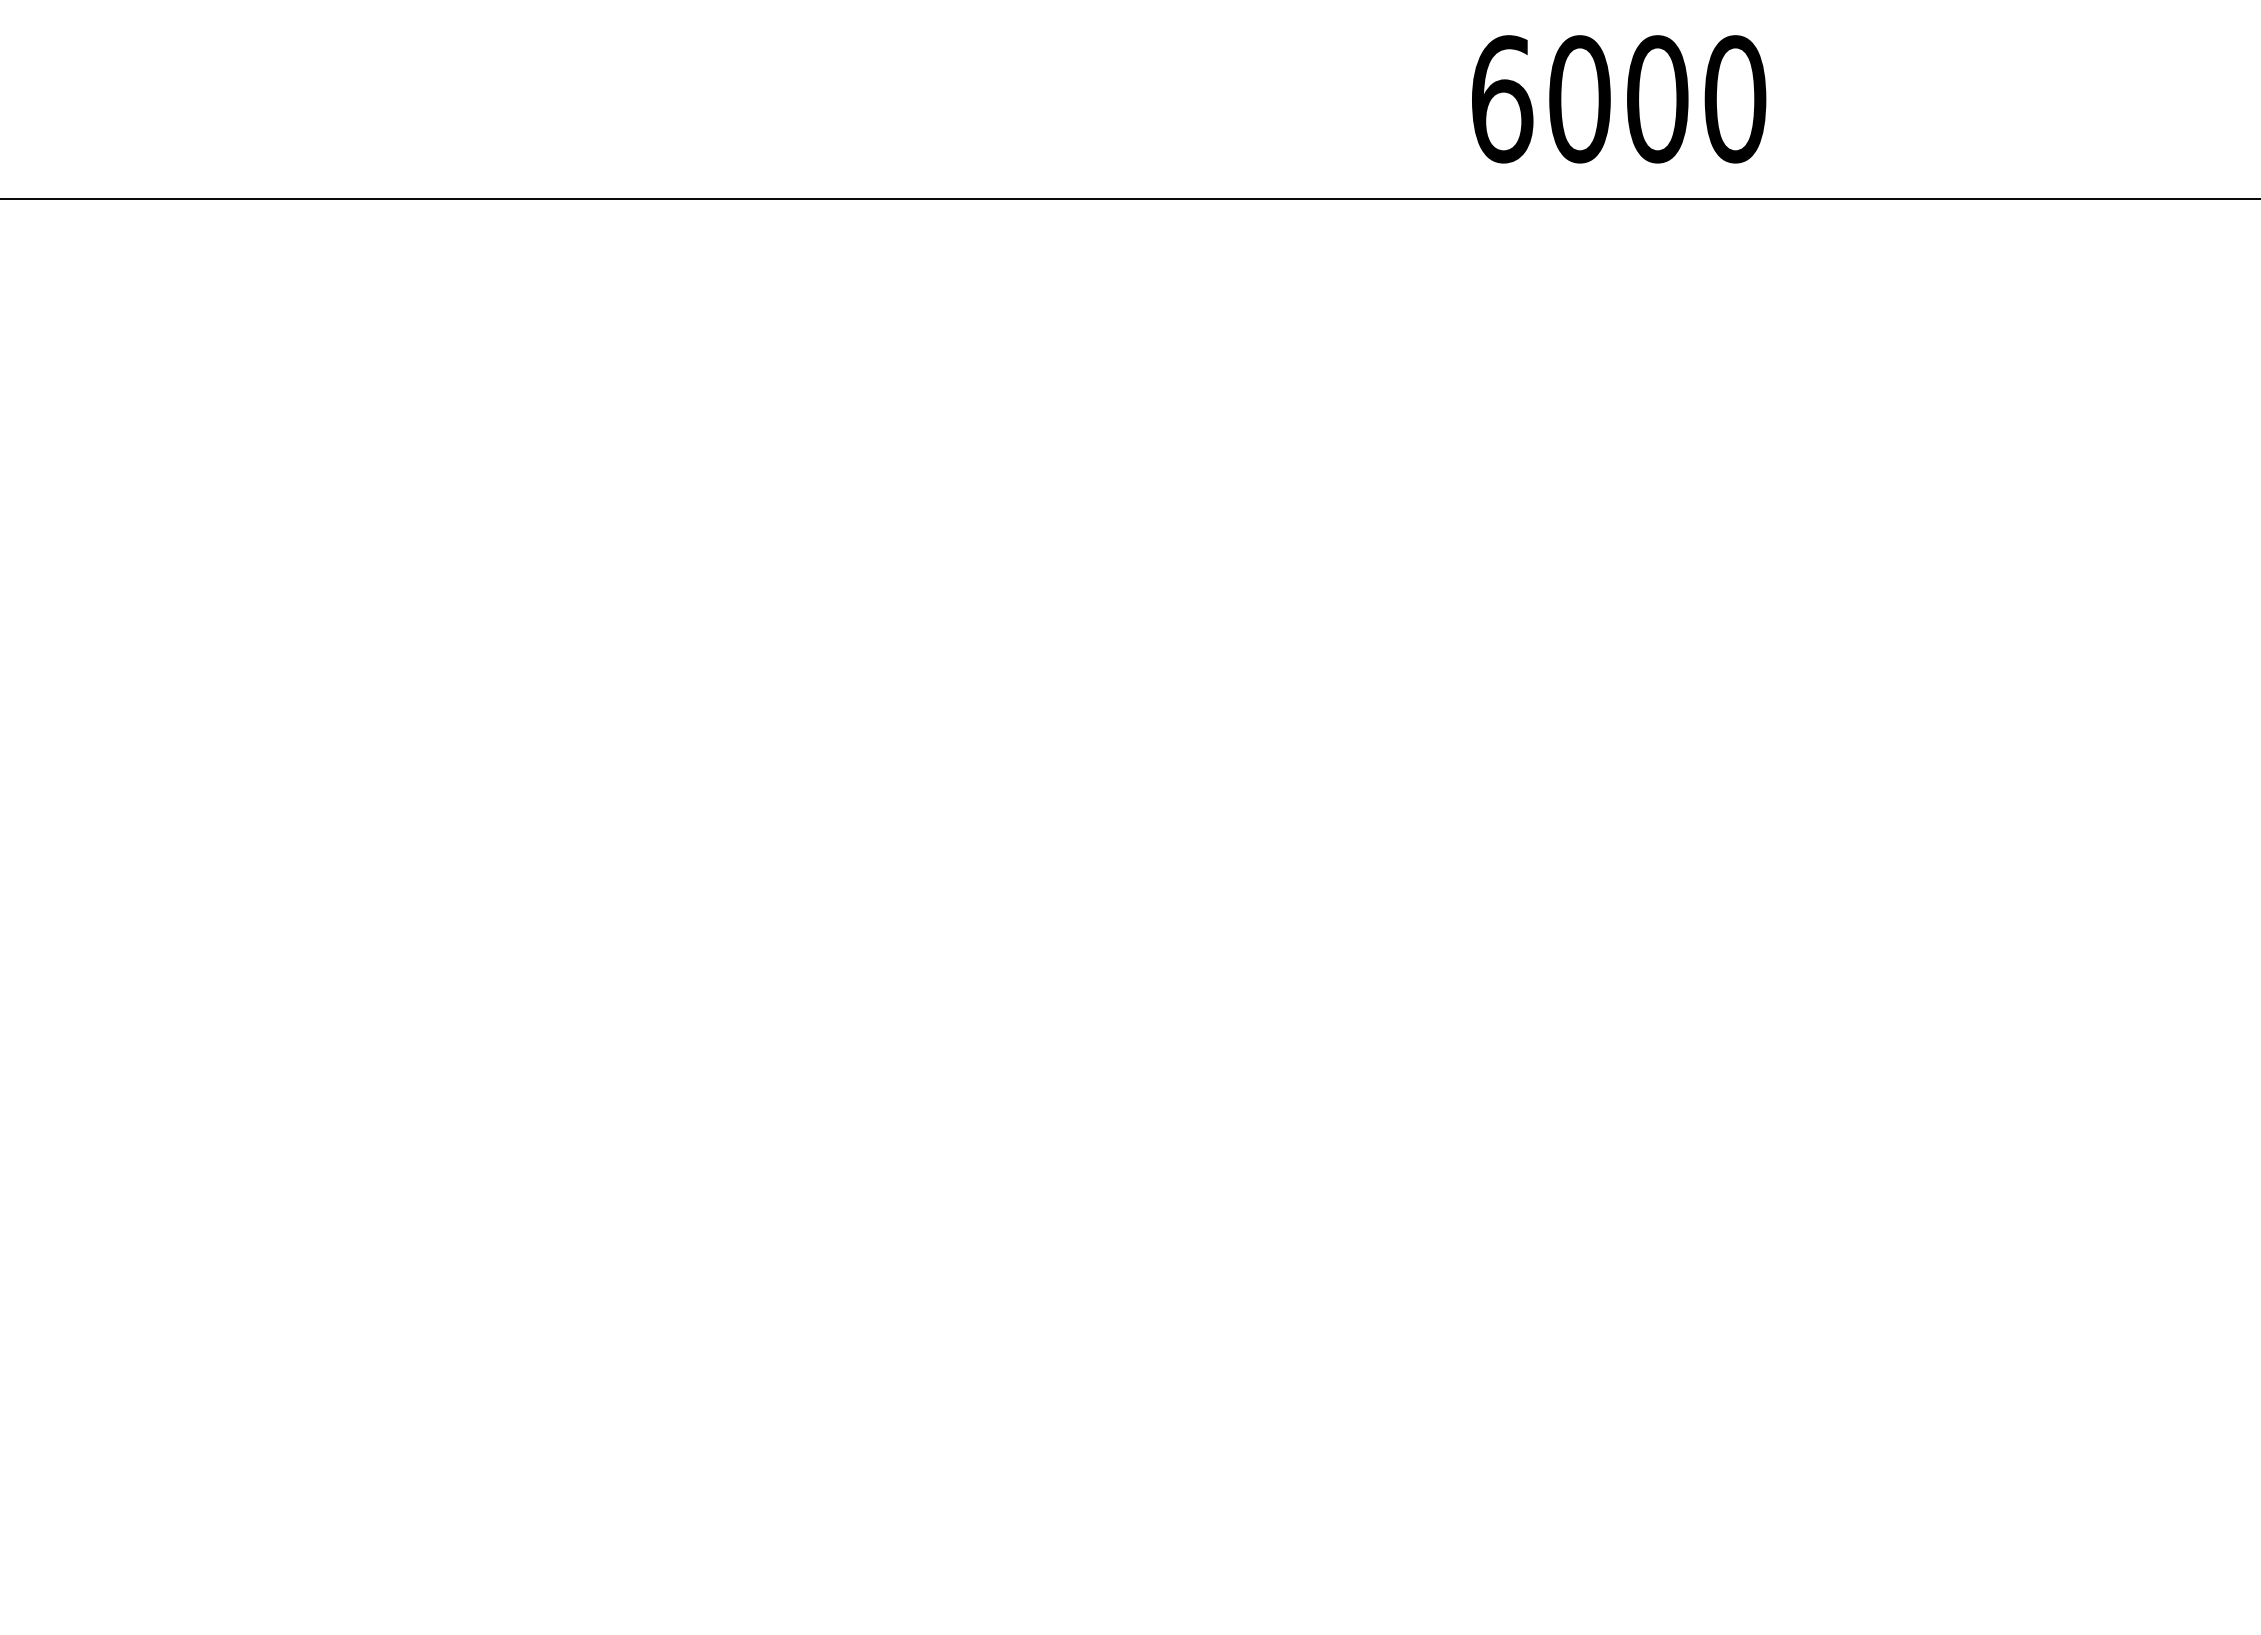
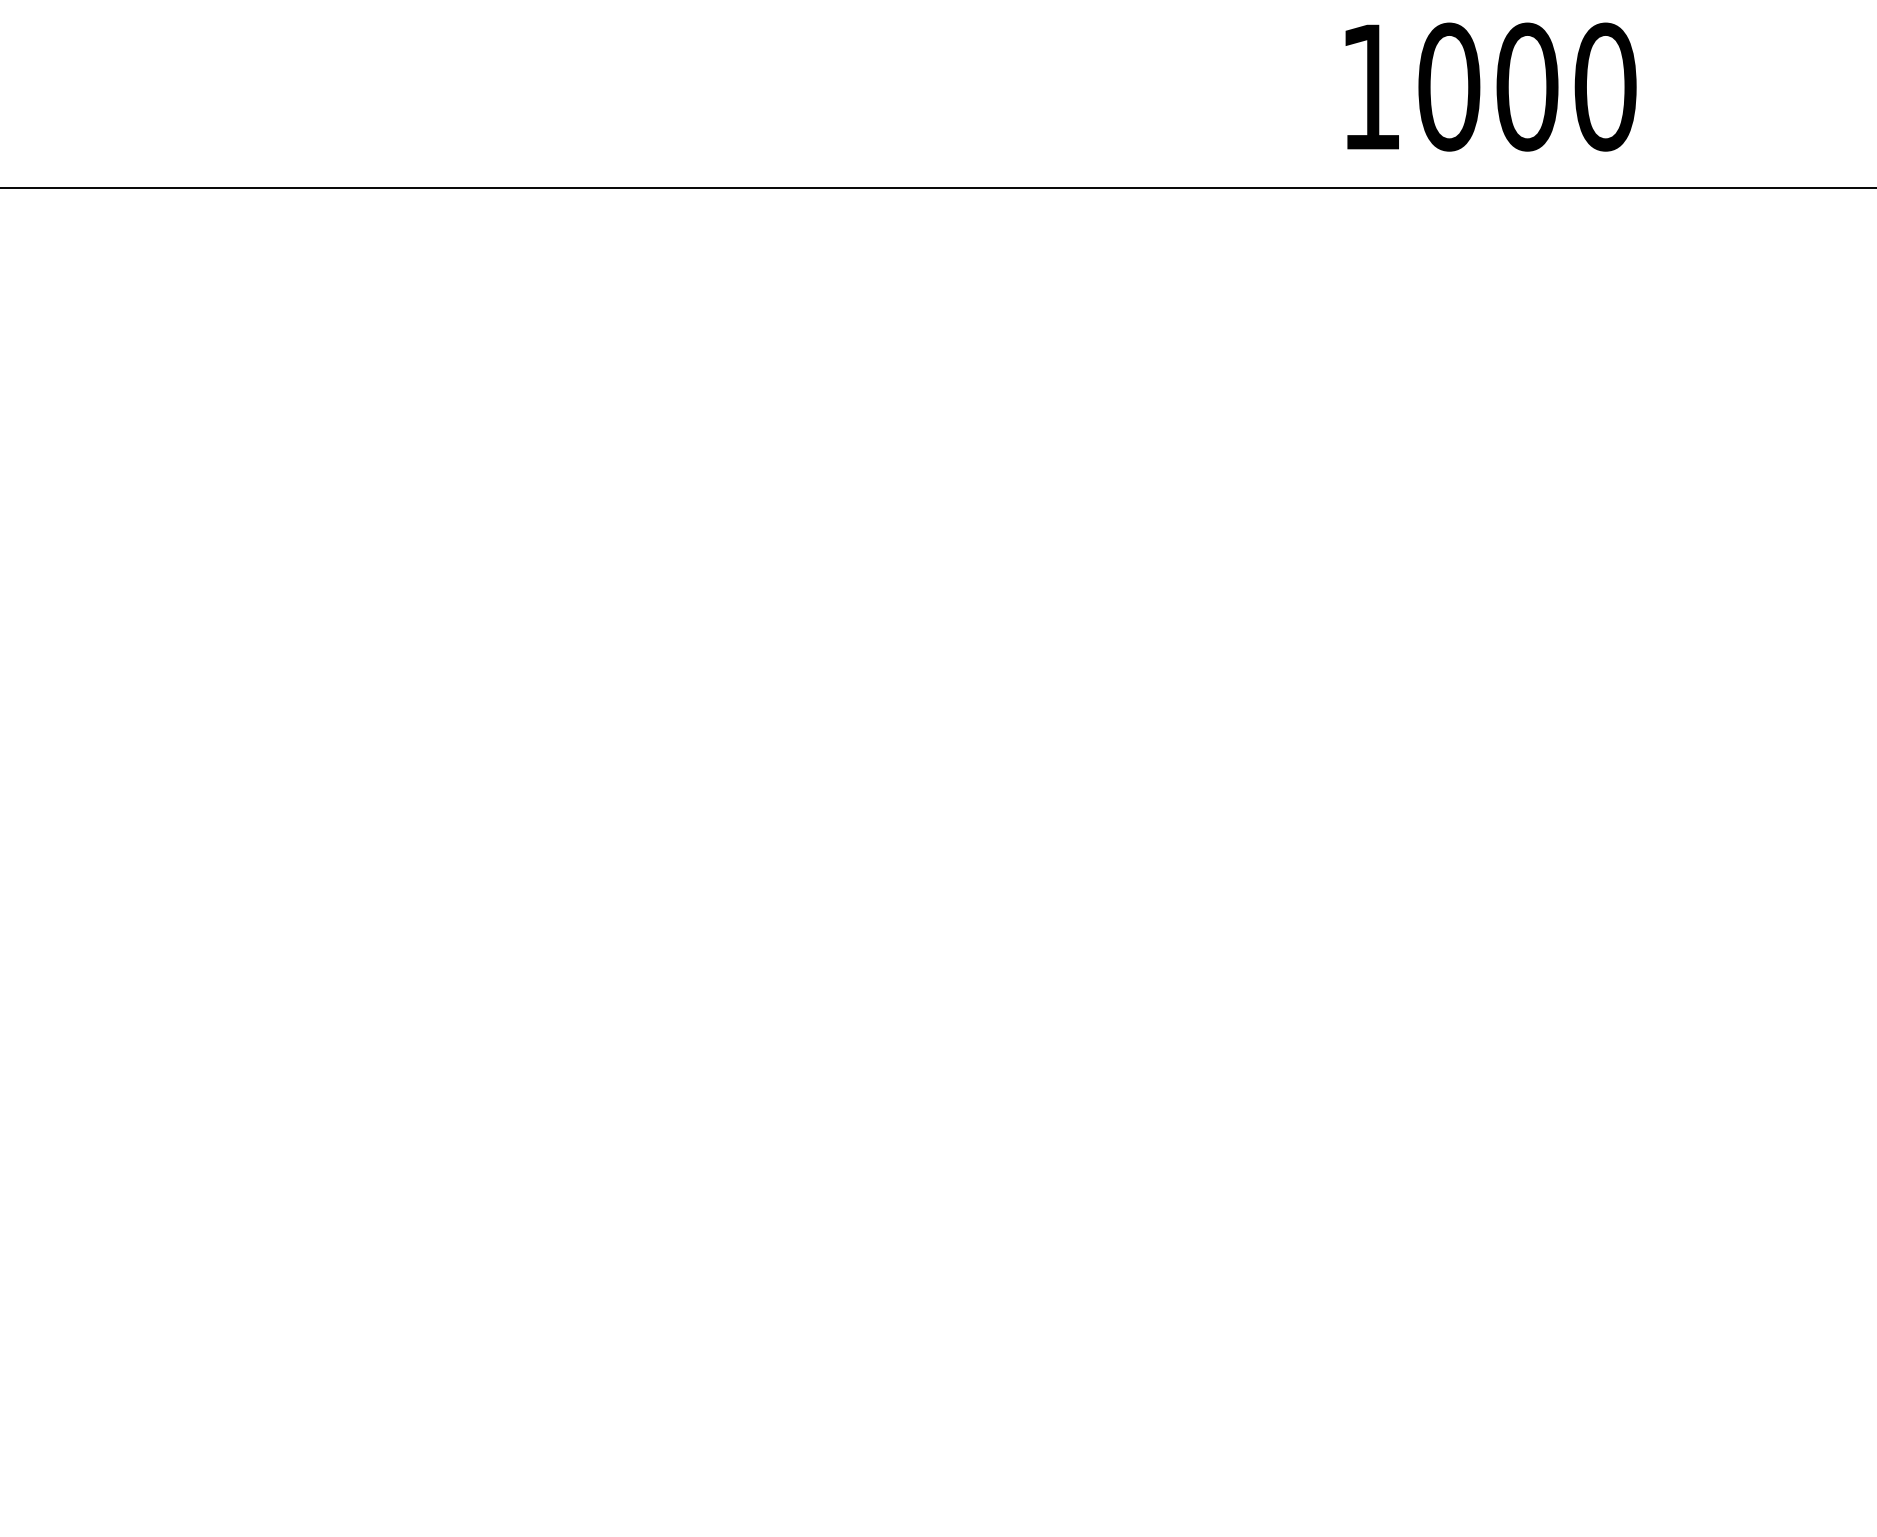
text: (1502, 99) -> (1371, 87), 6000 -> 1000

